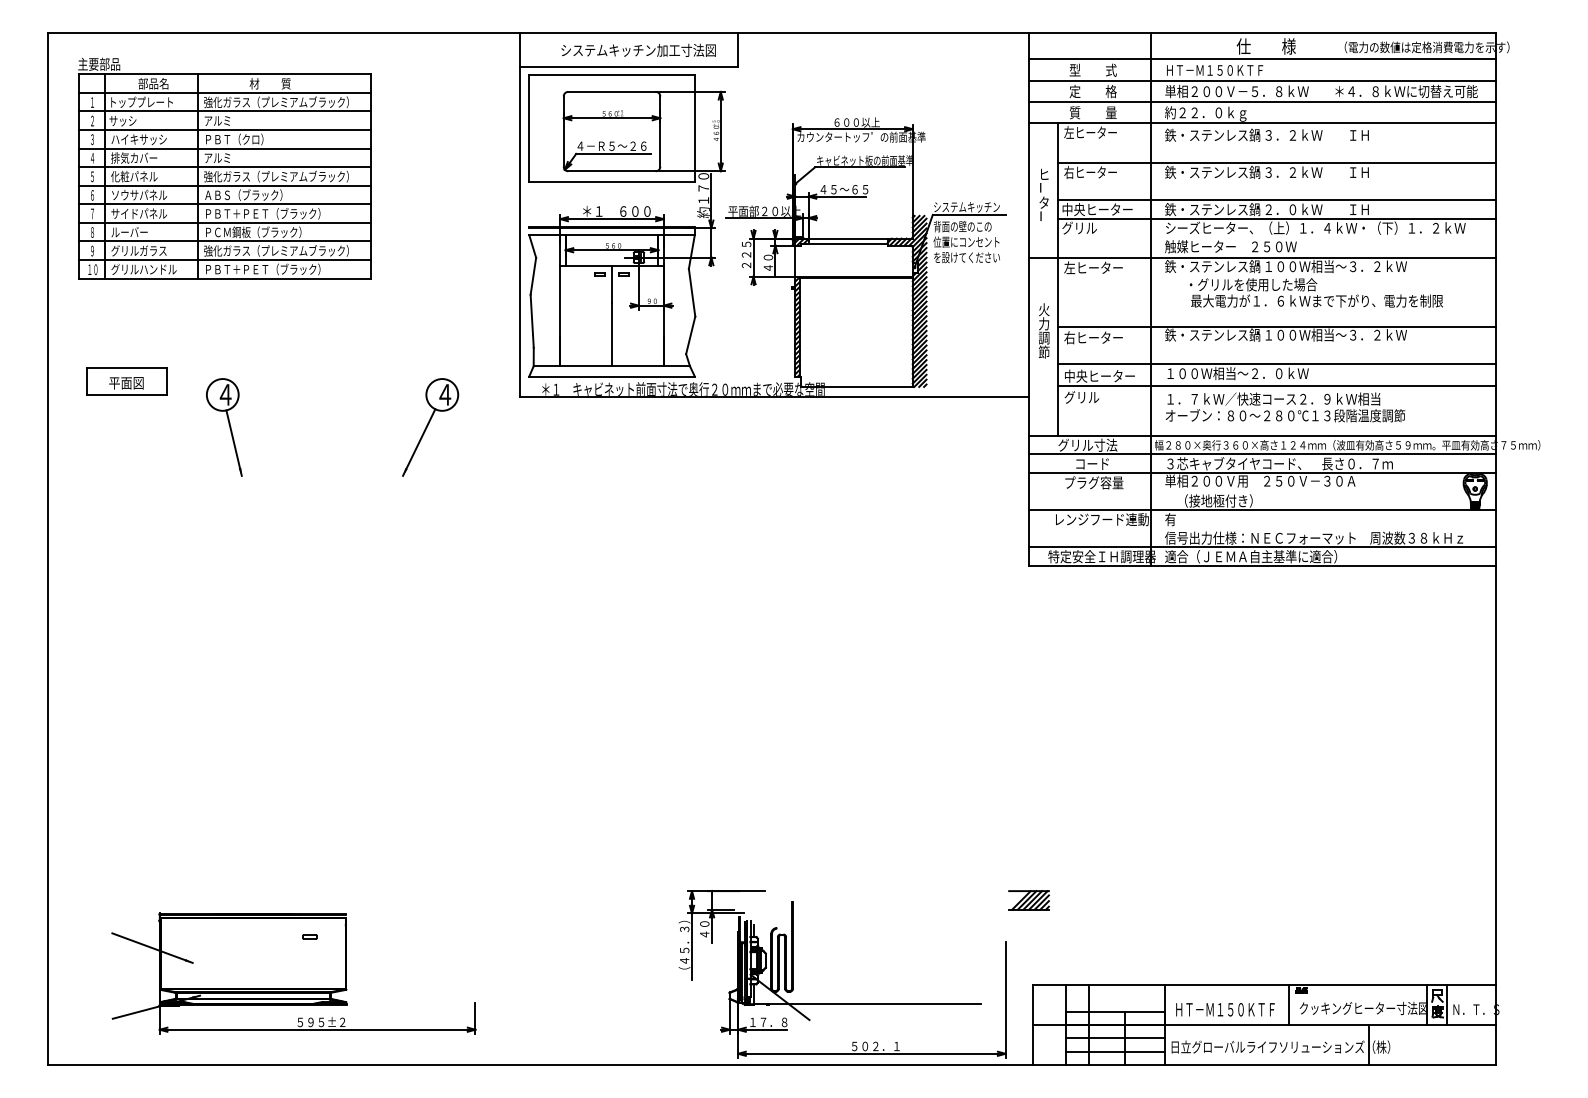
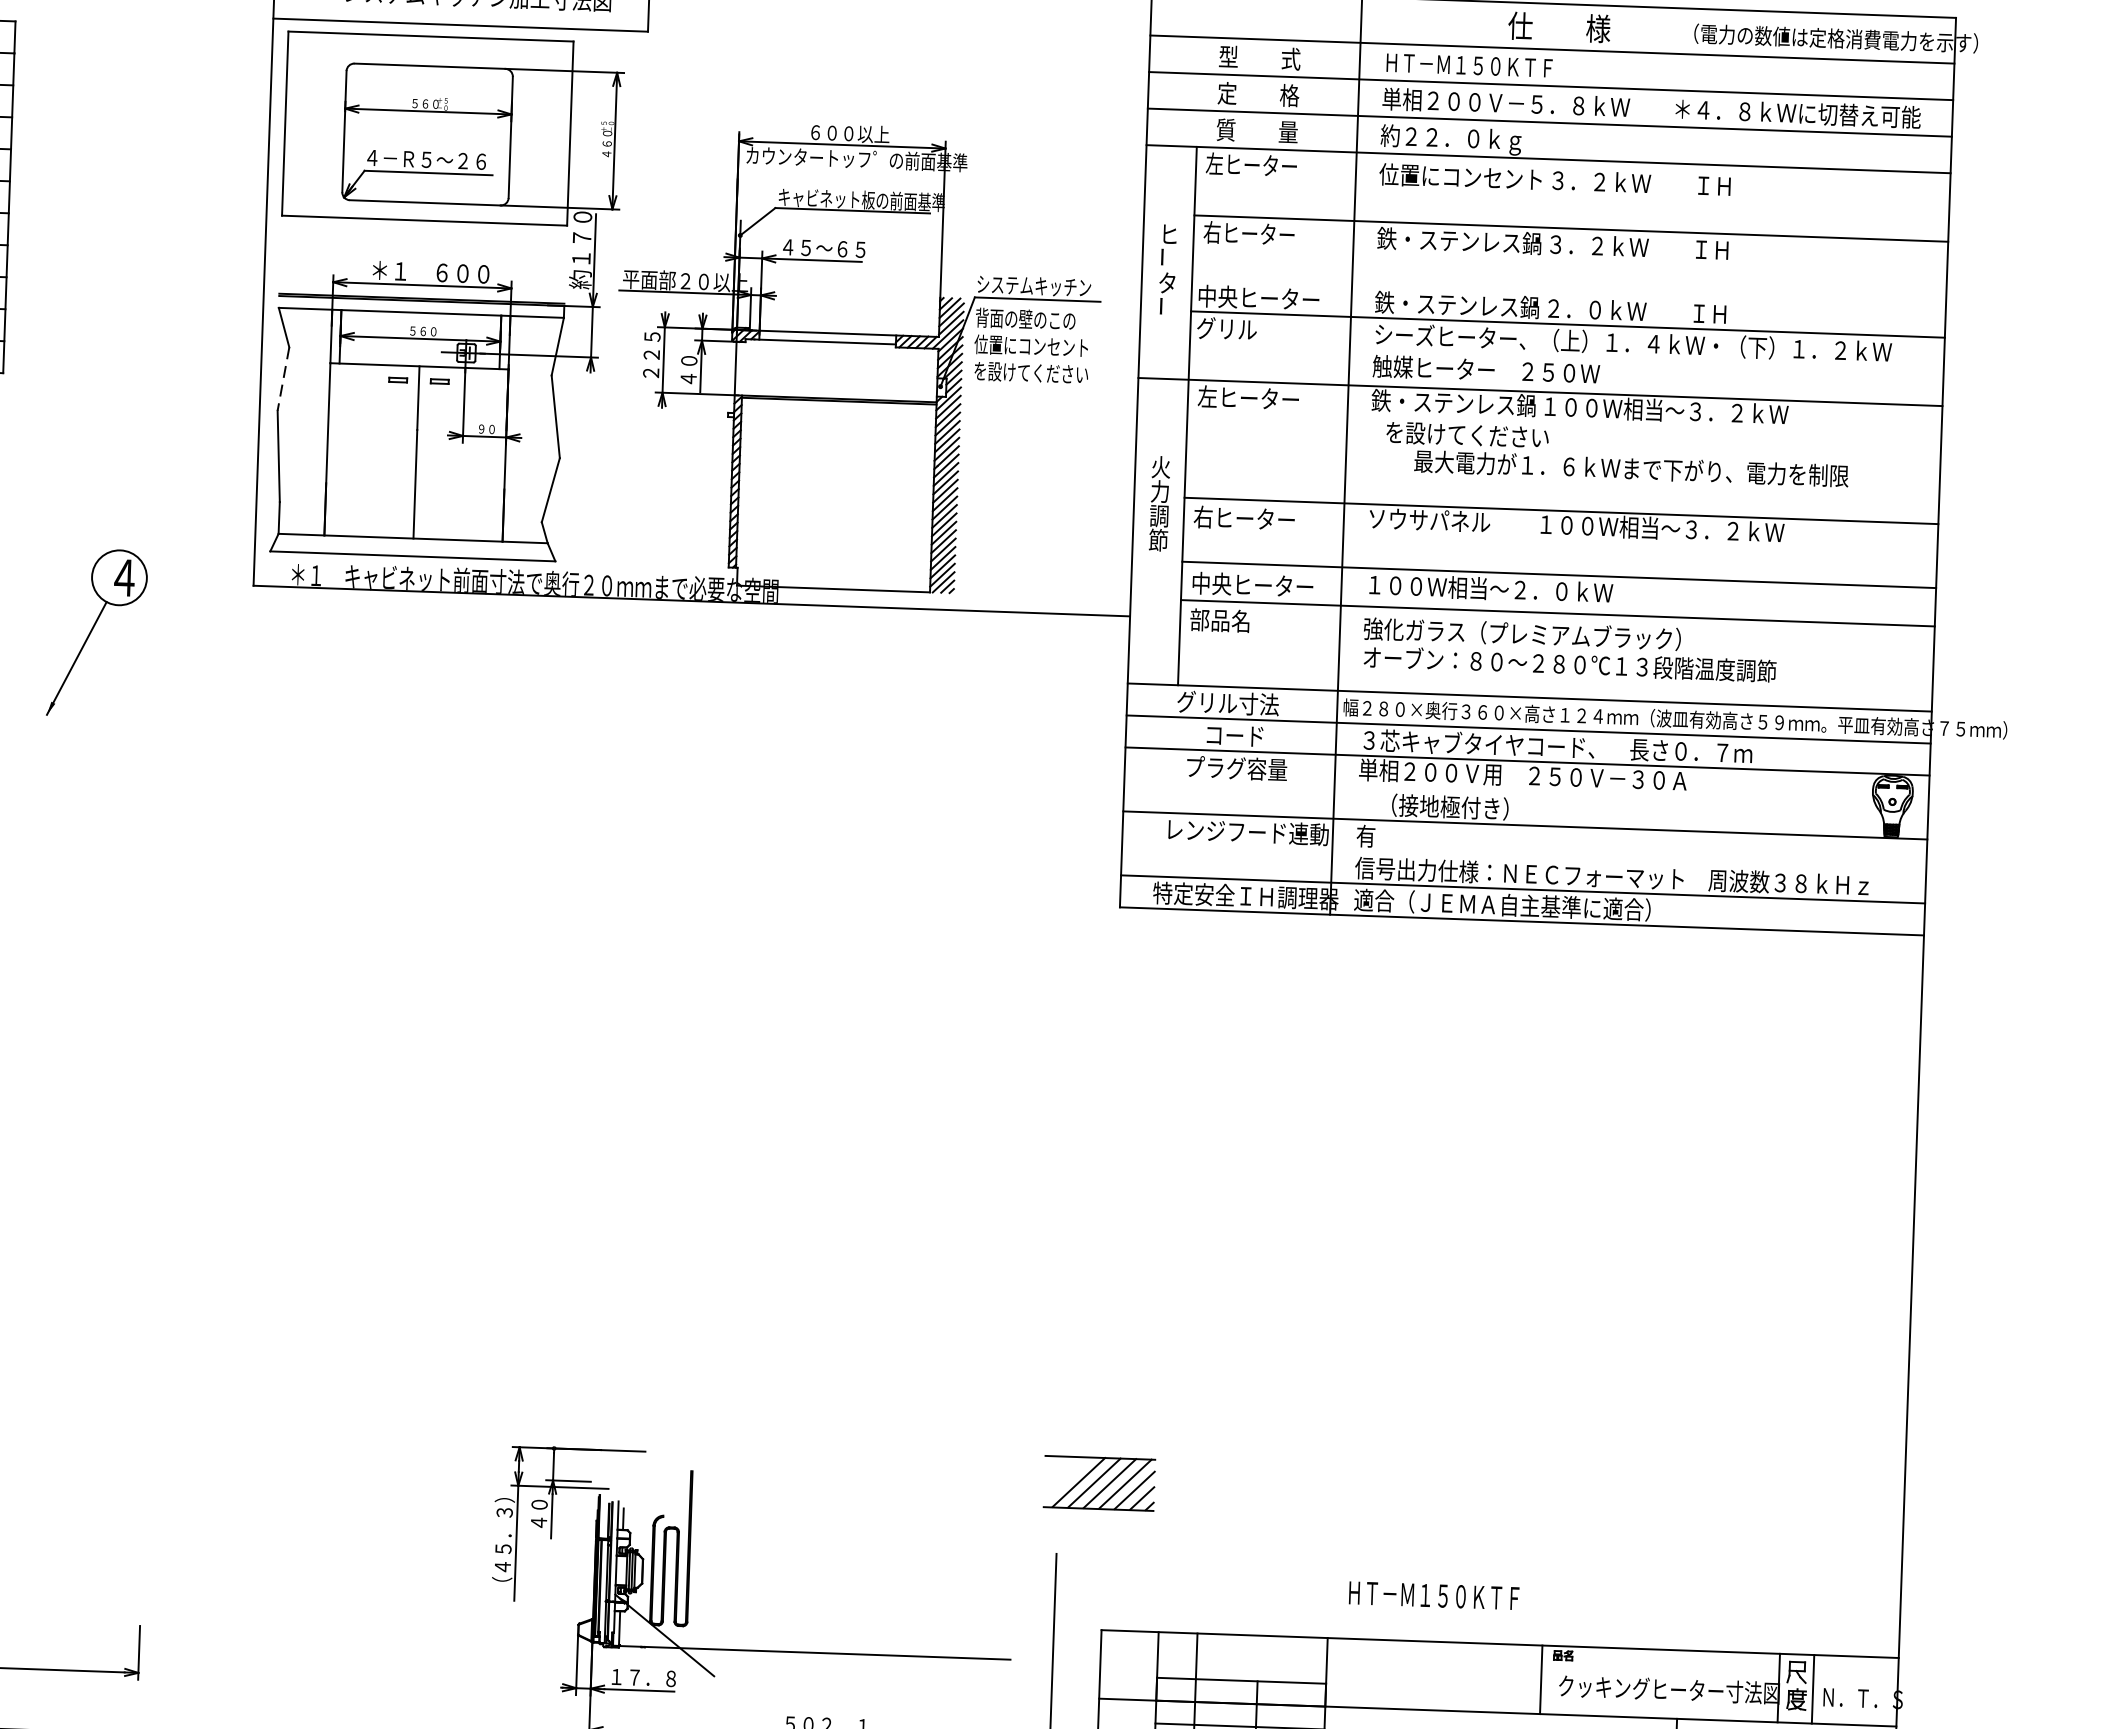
text: (1212, 134) -> (1461, 175), 鉄・ステンレス鍋 -> 位置にコンセント
line: (1277, 200) -> (1569, 293), removed
line: (533, 276) -> (283, 379), solid -> dashed
text: (1245, 284) -> (1509, 435), ・グリルを使用した場合 -> を設けてください
text: (1212, 334) -> (1449, 520), 鉄・ステンレス鍋 -> ソウサパネル
text: (1081, 396) -> (1220, 618), グリル -> 部品名
text: (1272, 398) -> (1548, 633), １．７ｋＷ／快速コース２．９ｋＷ相当 -> 強化ガラス（プレミアムブラック）
part: (1028, 900) -> (1098, 1483), size x1.6
text: (1225, 1009) -> (1434, 1595), moved

